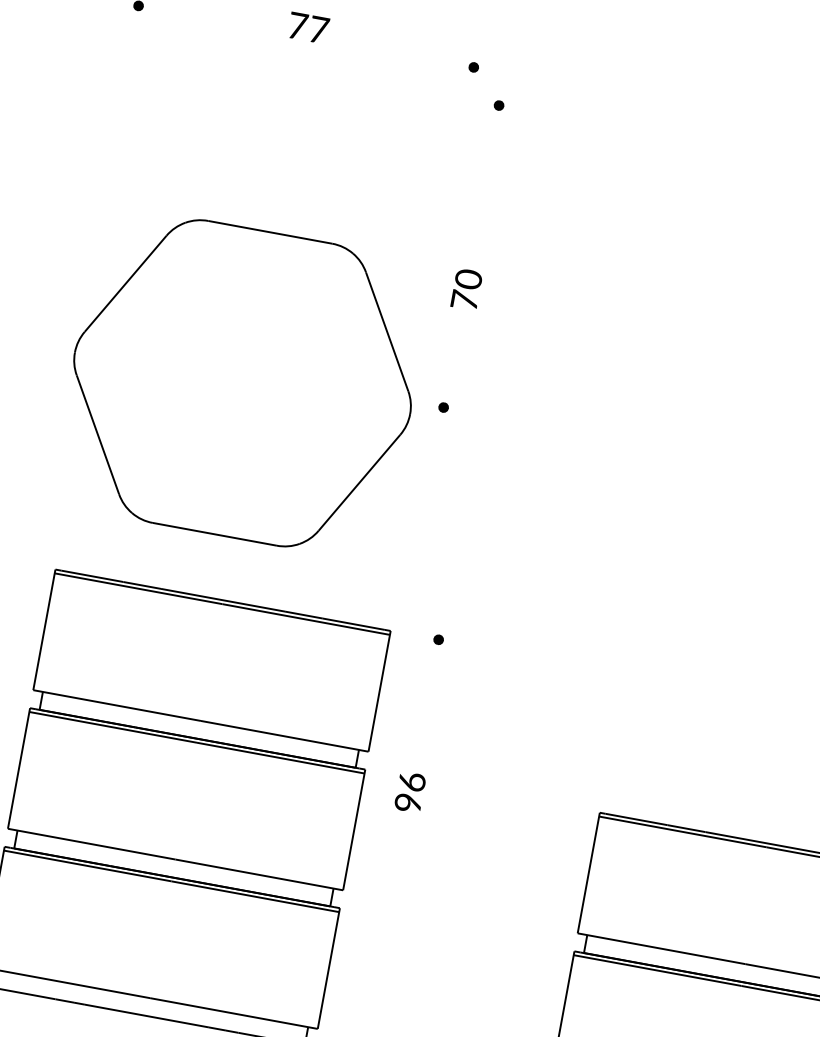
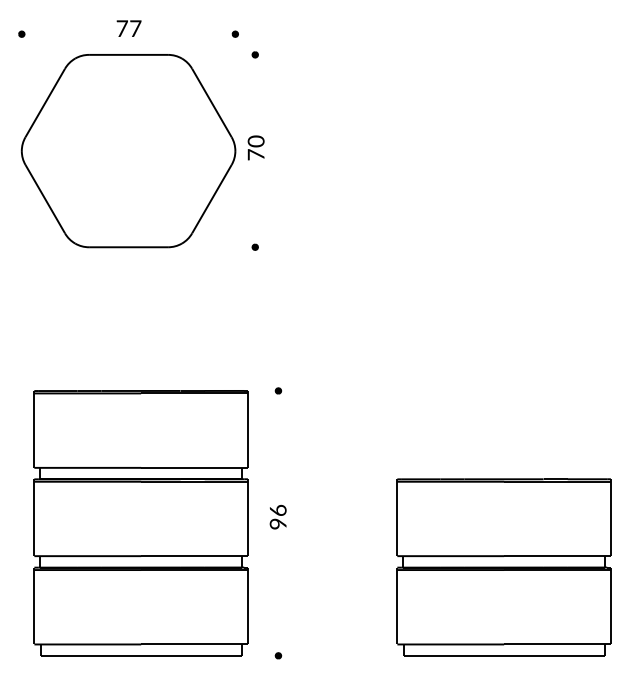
text: (465, 288) -> (255, 147), moved
part: (242, 383) -> (128, 151), moved
text: (409, 791) -> (277, 516), moved

